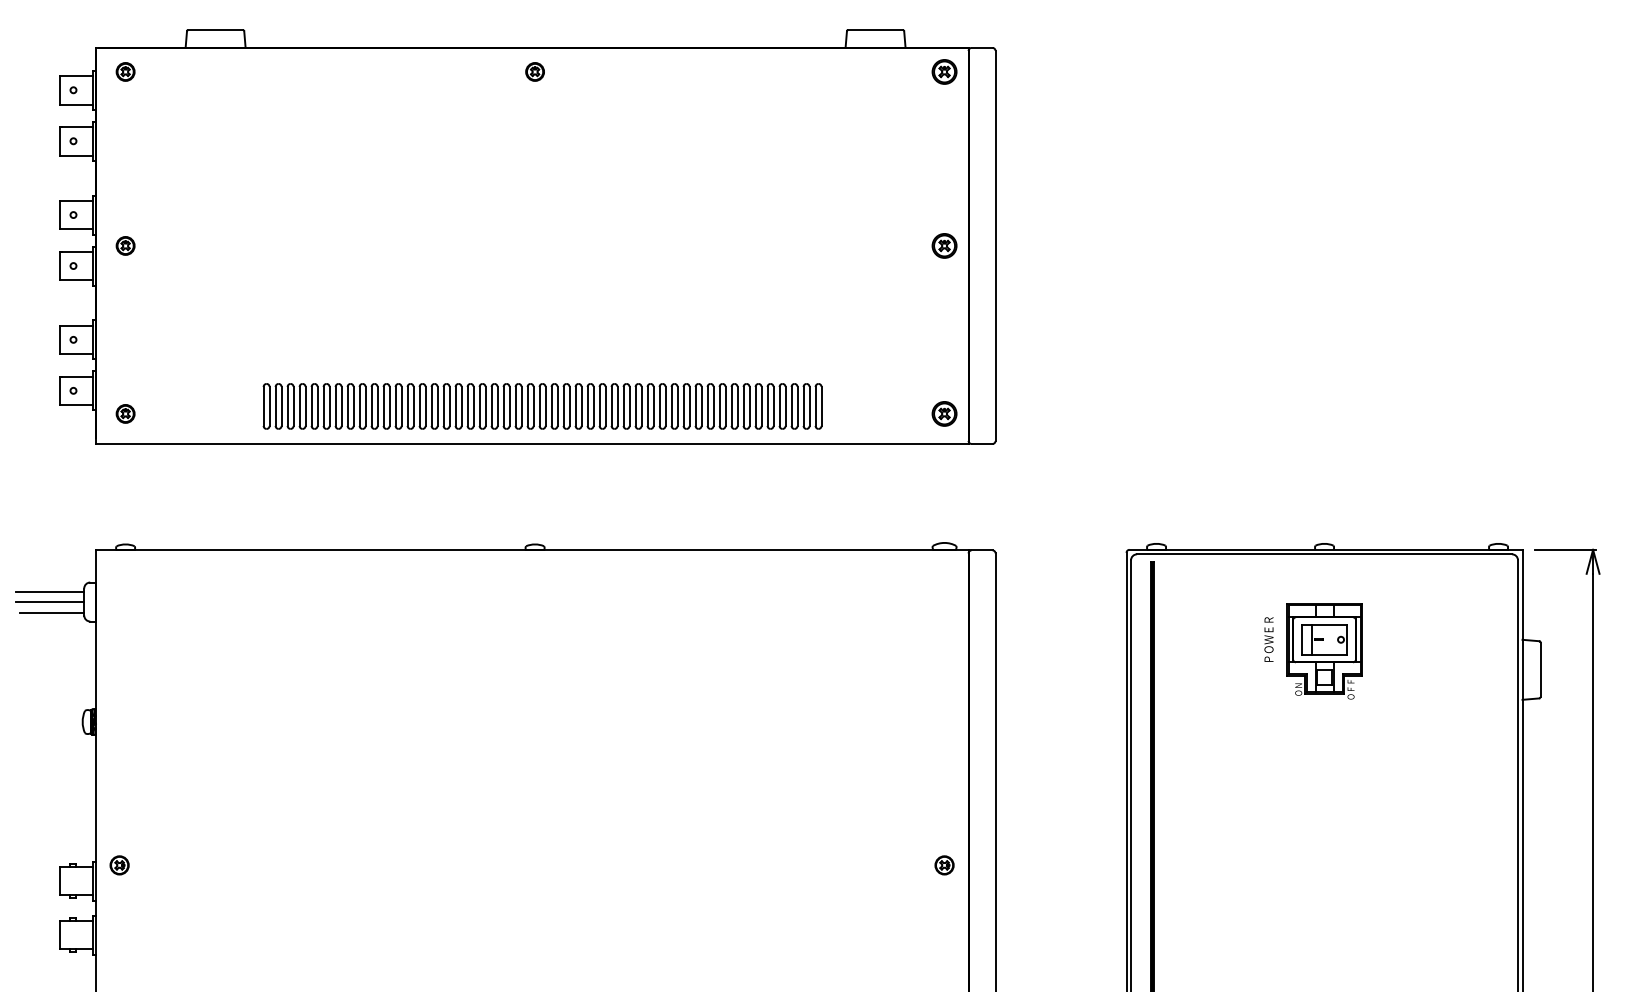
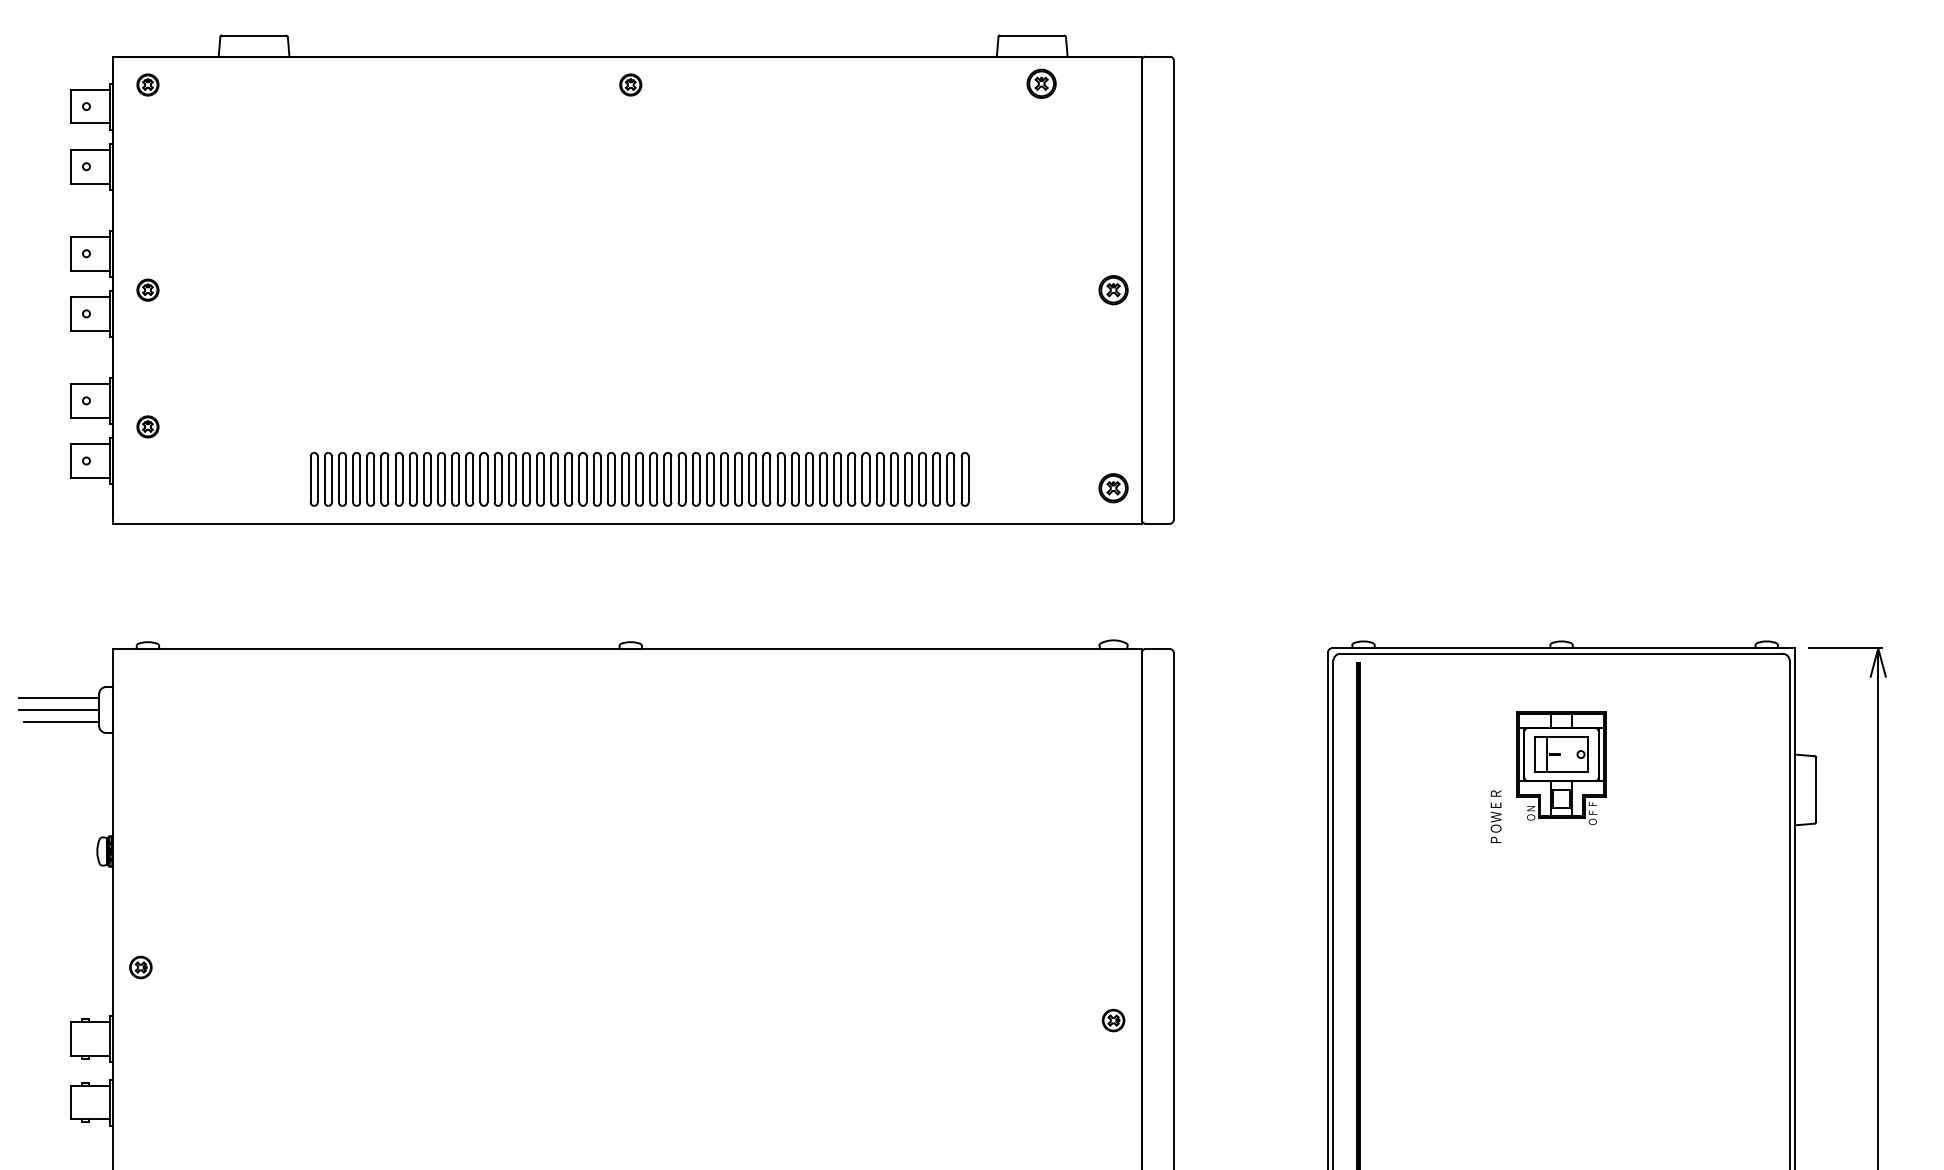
part: (944, 71) -> (1041, 83), moved
part: (125, 413) -> (147, 426), moved
text: (1268, 639) -> (1495, 816), moved
part: (119, 865) -> (140, 967), moved

